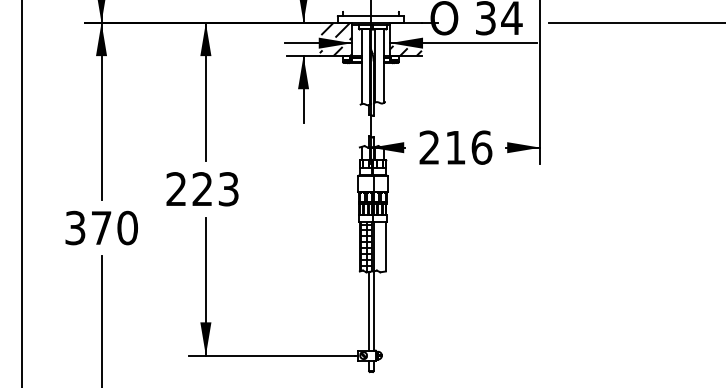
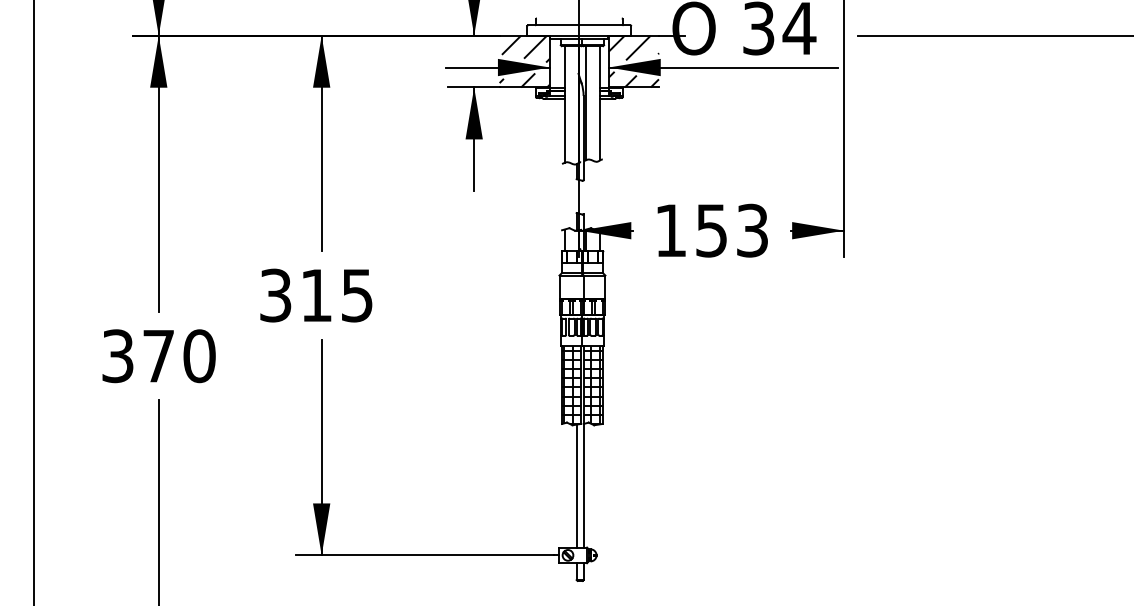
hatch: (405, 30) -> (633, 47), added
text: (455, 147) -> (711, 230), 216 -> 153
text: (202, 189) -> (316, 295), 223 -> 315
hatch: (379, 246) -> (592, 384), added

